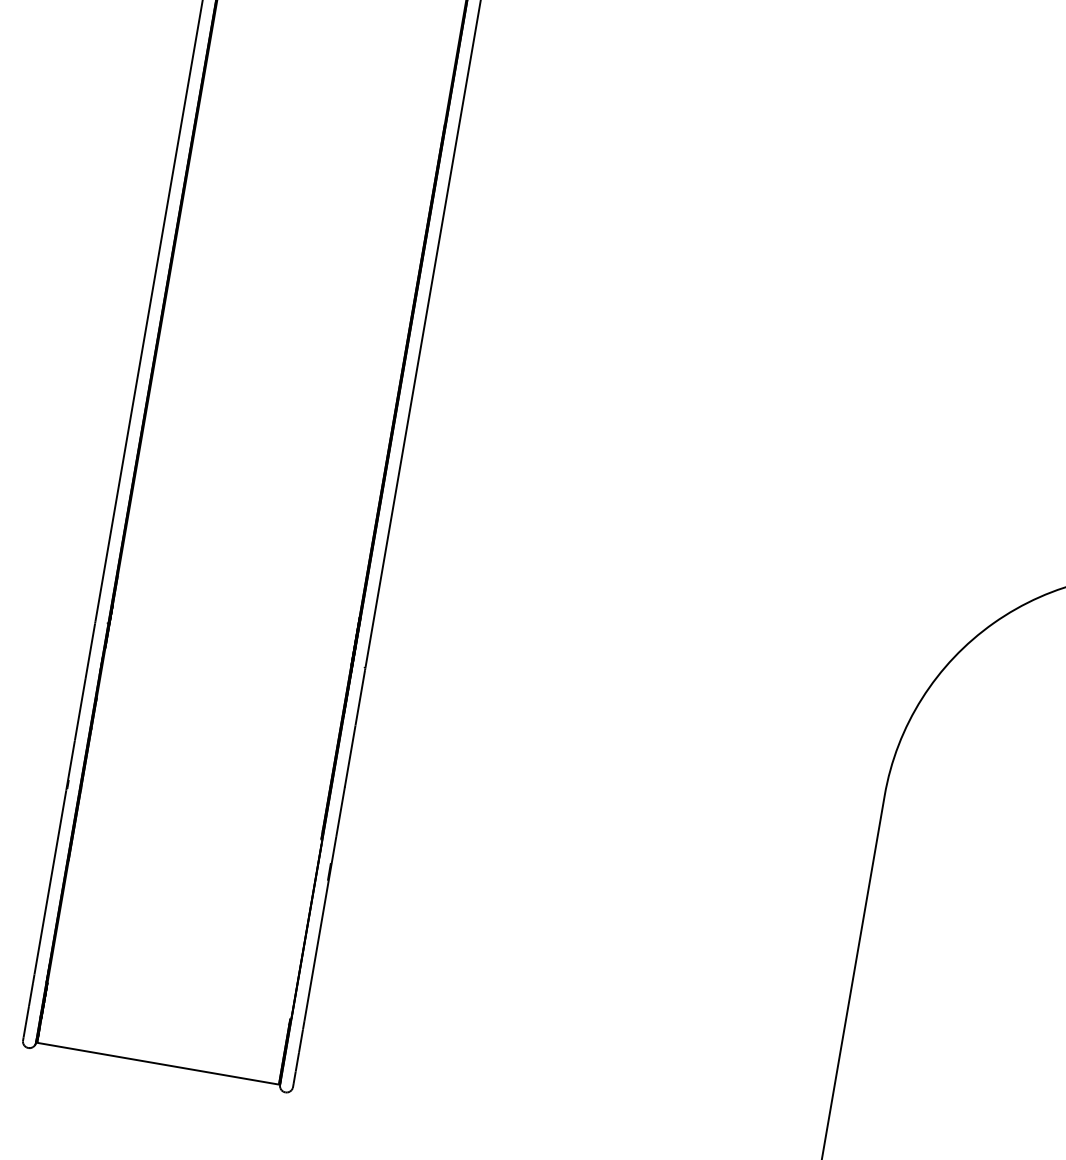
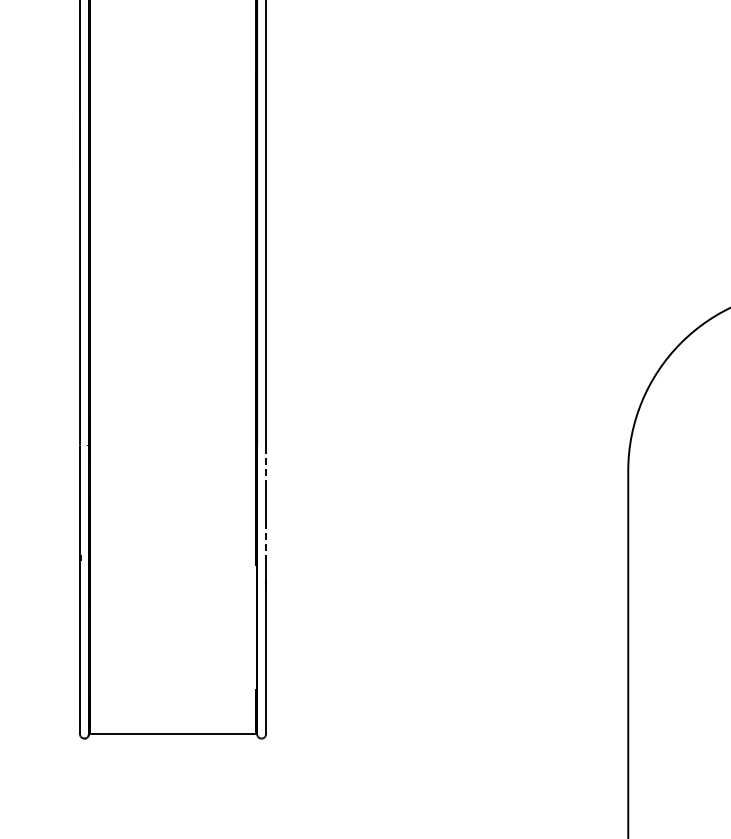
line: (360, 698) -> (266, 466), solid -> dashed
line: (341, 811) -> (266, 544), solid -> dashed

